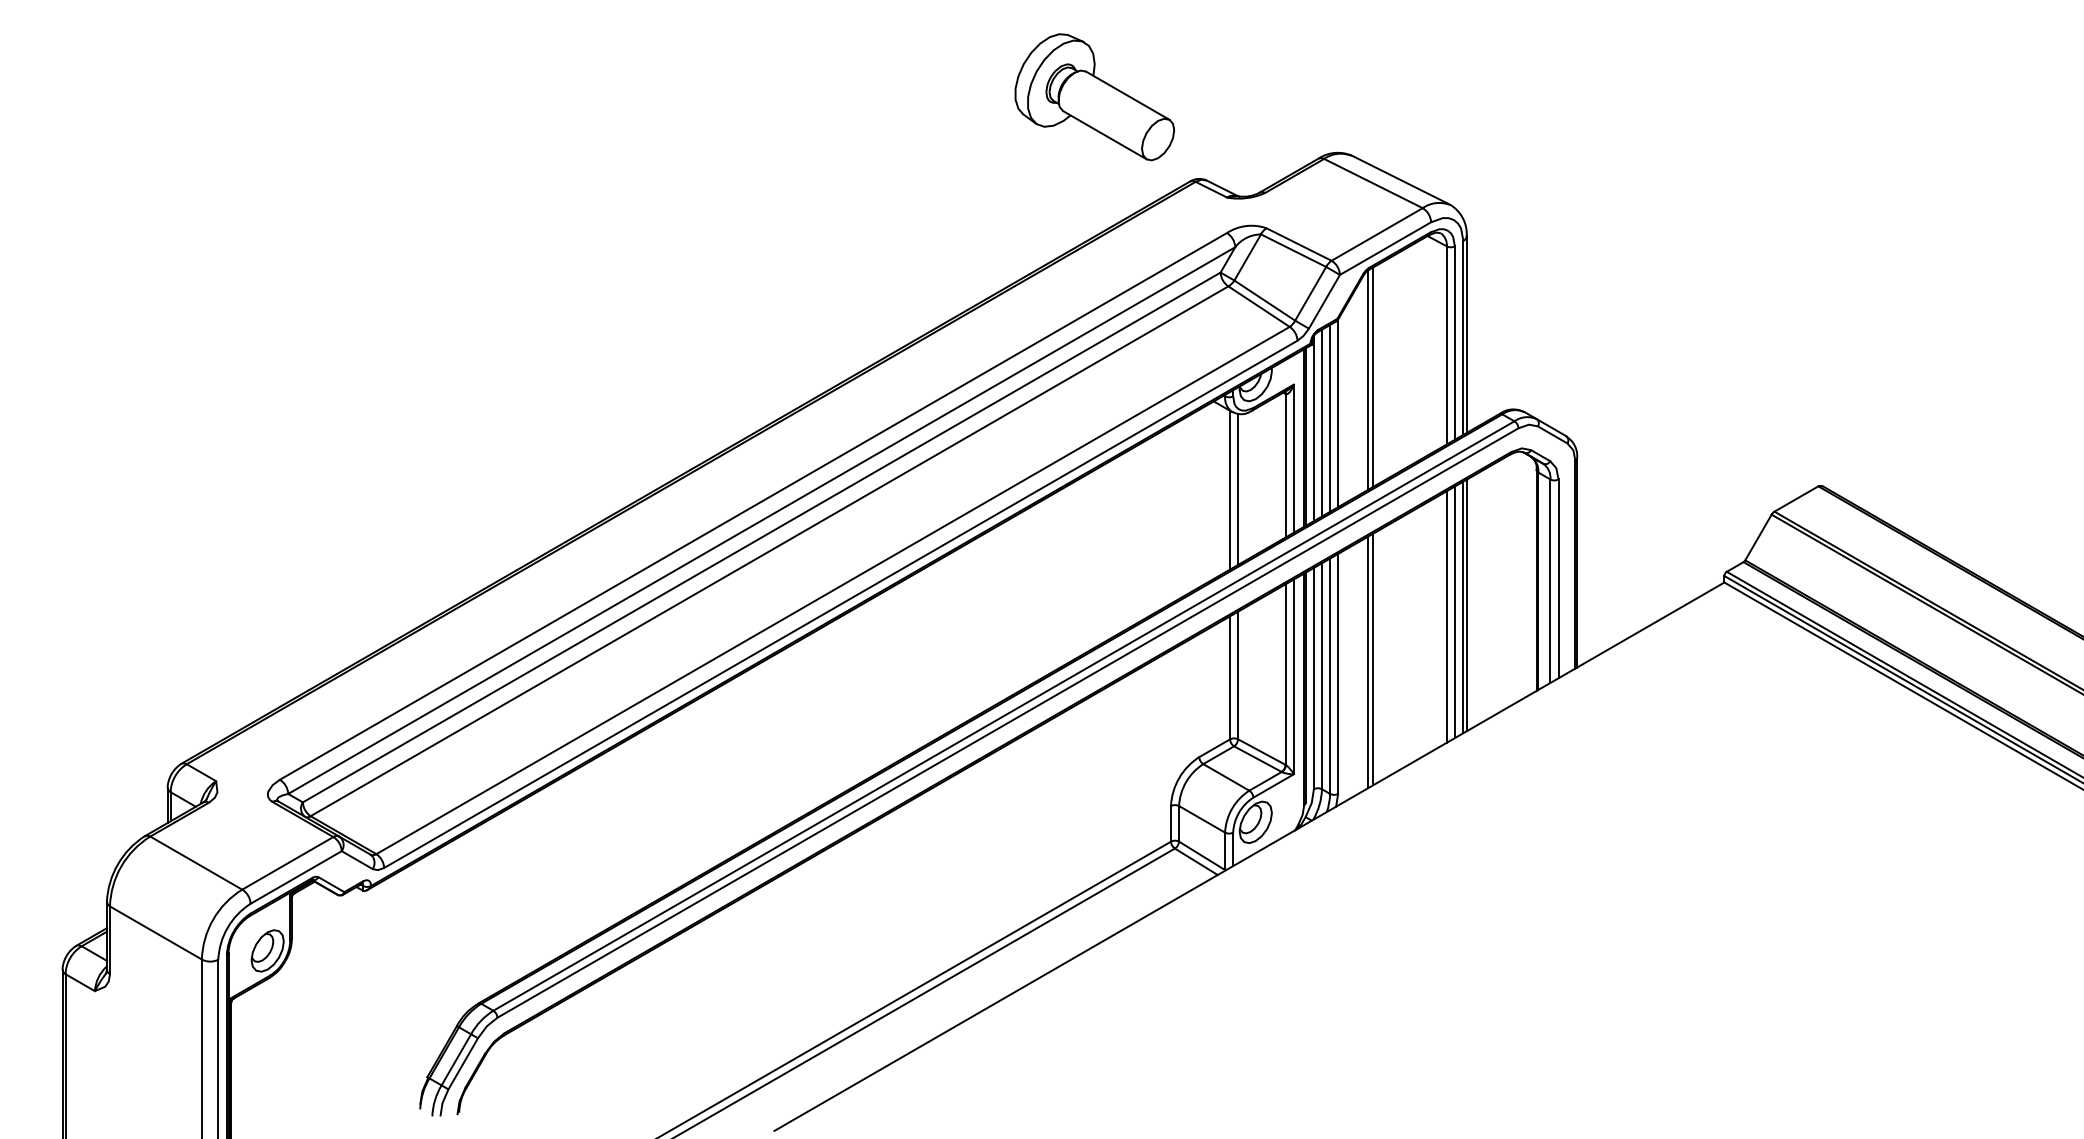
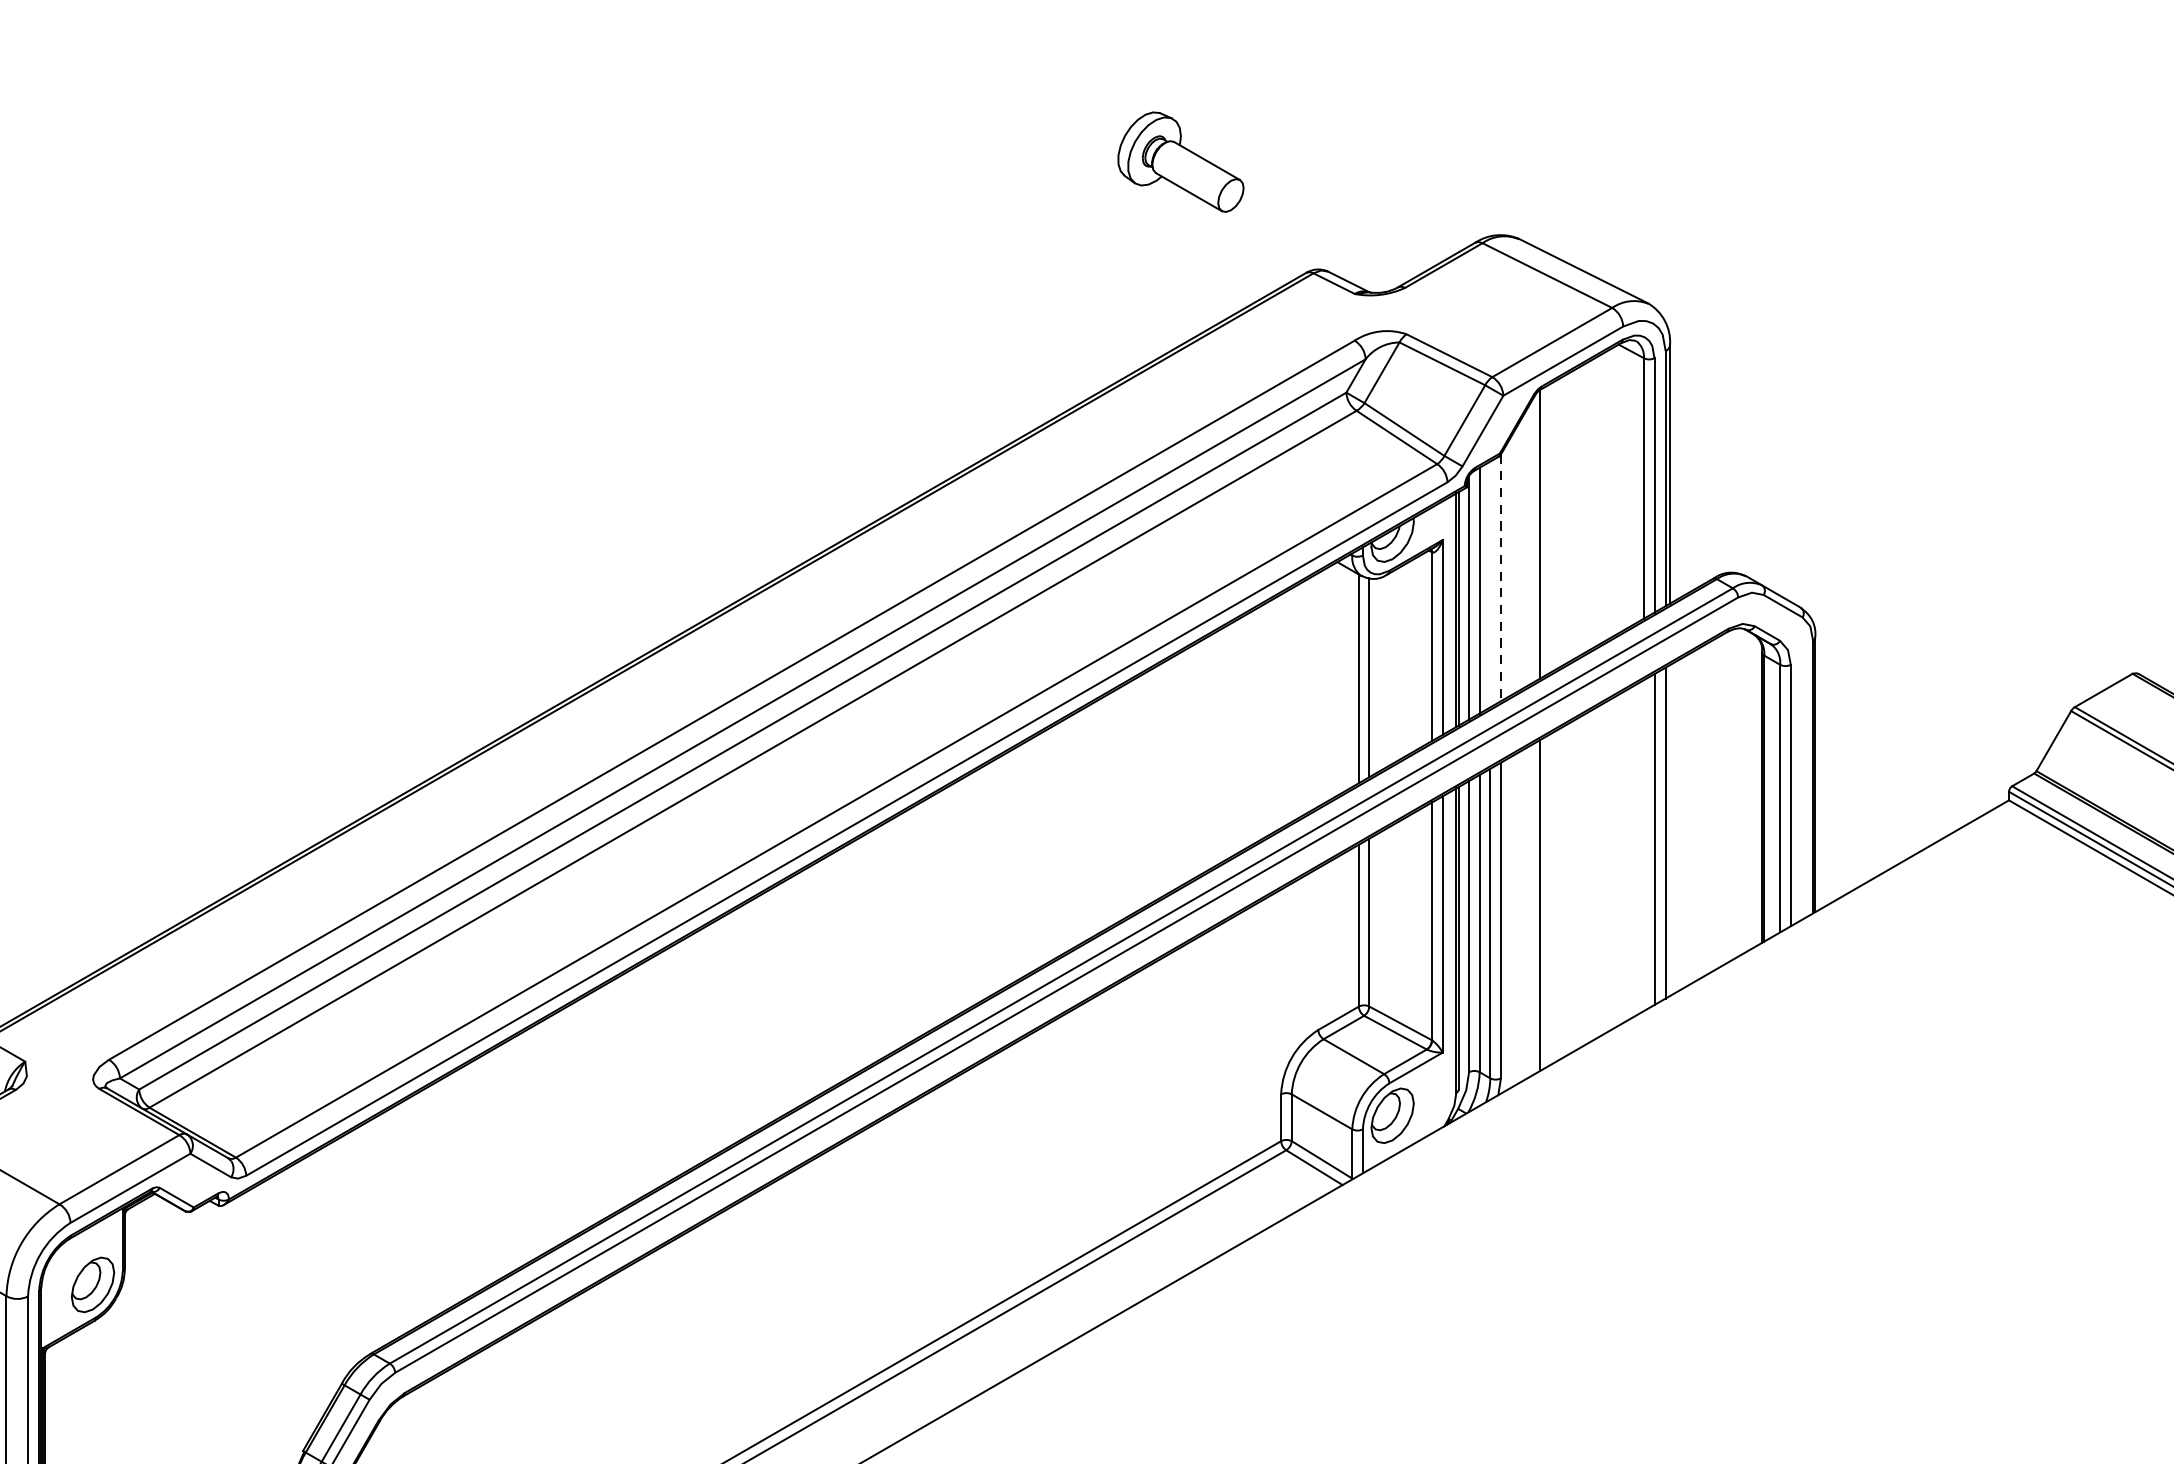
part: (1094, 97) -> (1180, 162), size x0.6
line: (1372, 377) -> (1546, 530), removed
line: (1338, 413) -> (1501, 578), solid -> dashed
line: (1330, 418) -> (1490, 584), removed
line: (1466, 605) -> (1669, 830), removed
line: (1446, 616) -> (1643, 845), removed
line: (1372, 659) -> (1546, 901), removed

